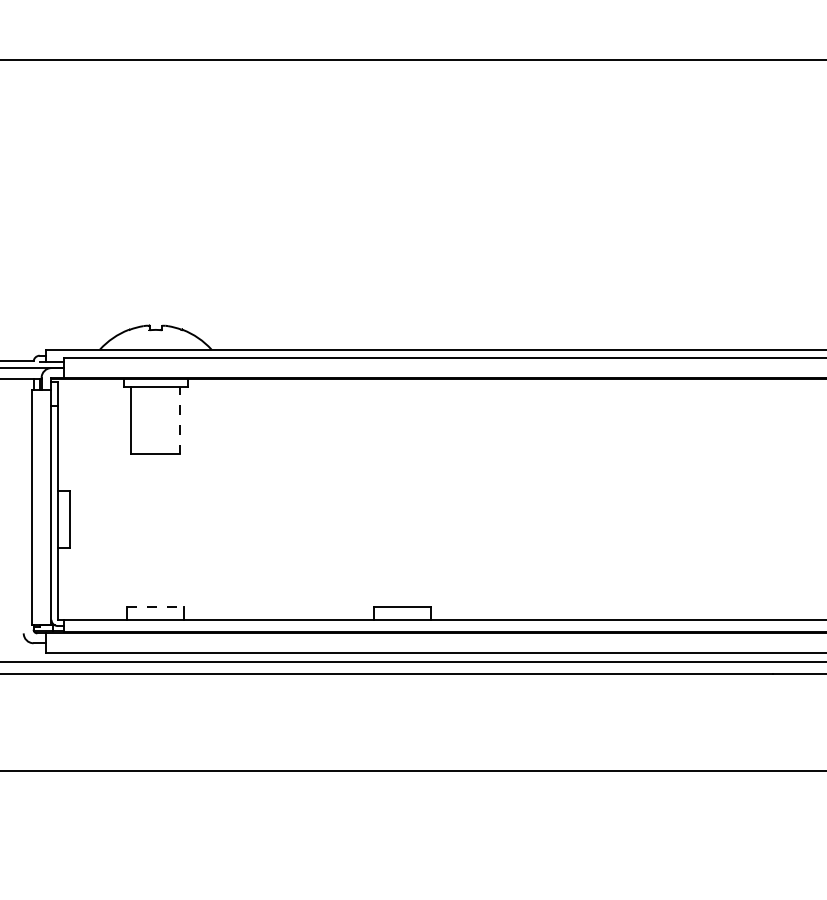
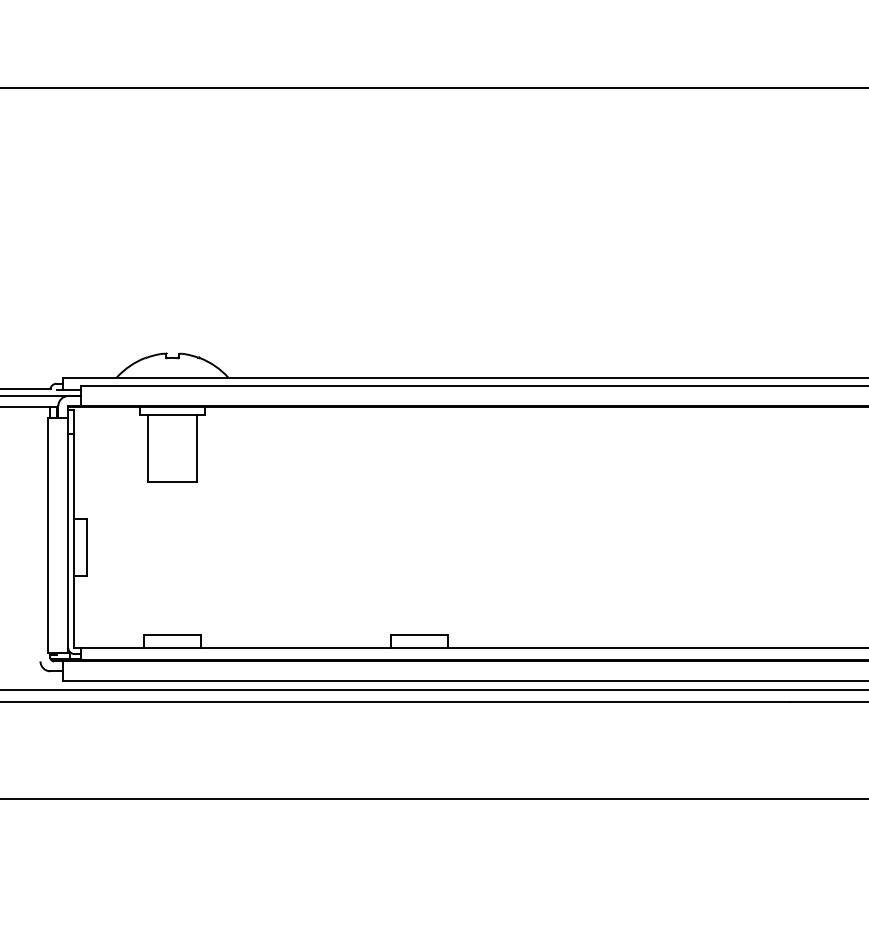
line: (180, 420) -> (197, 448), dashed -> solid
line: (156, 607) -> (173, 635), dashed -> solid

